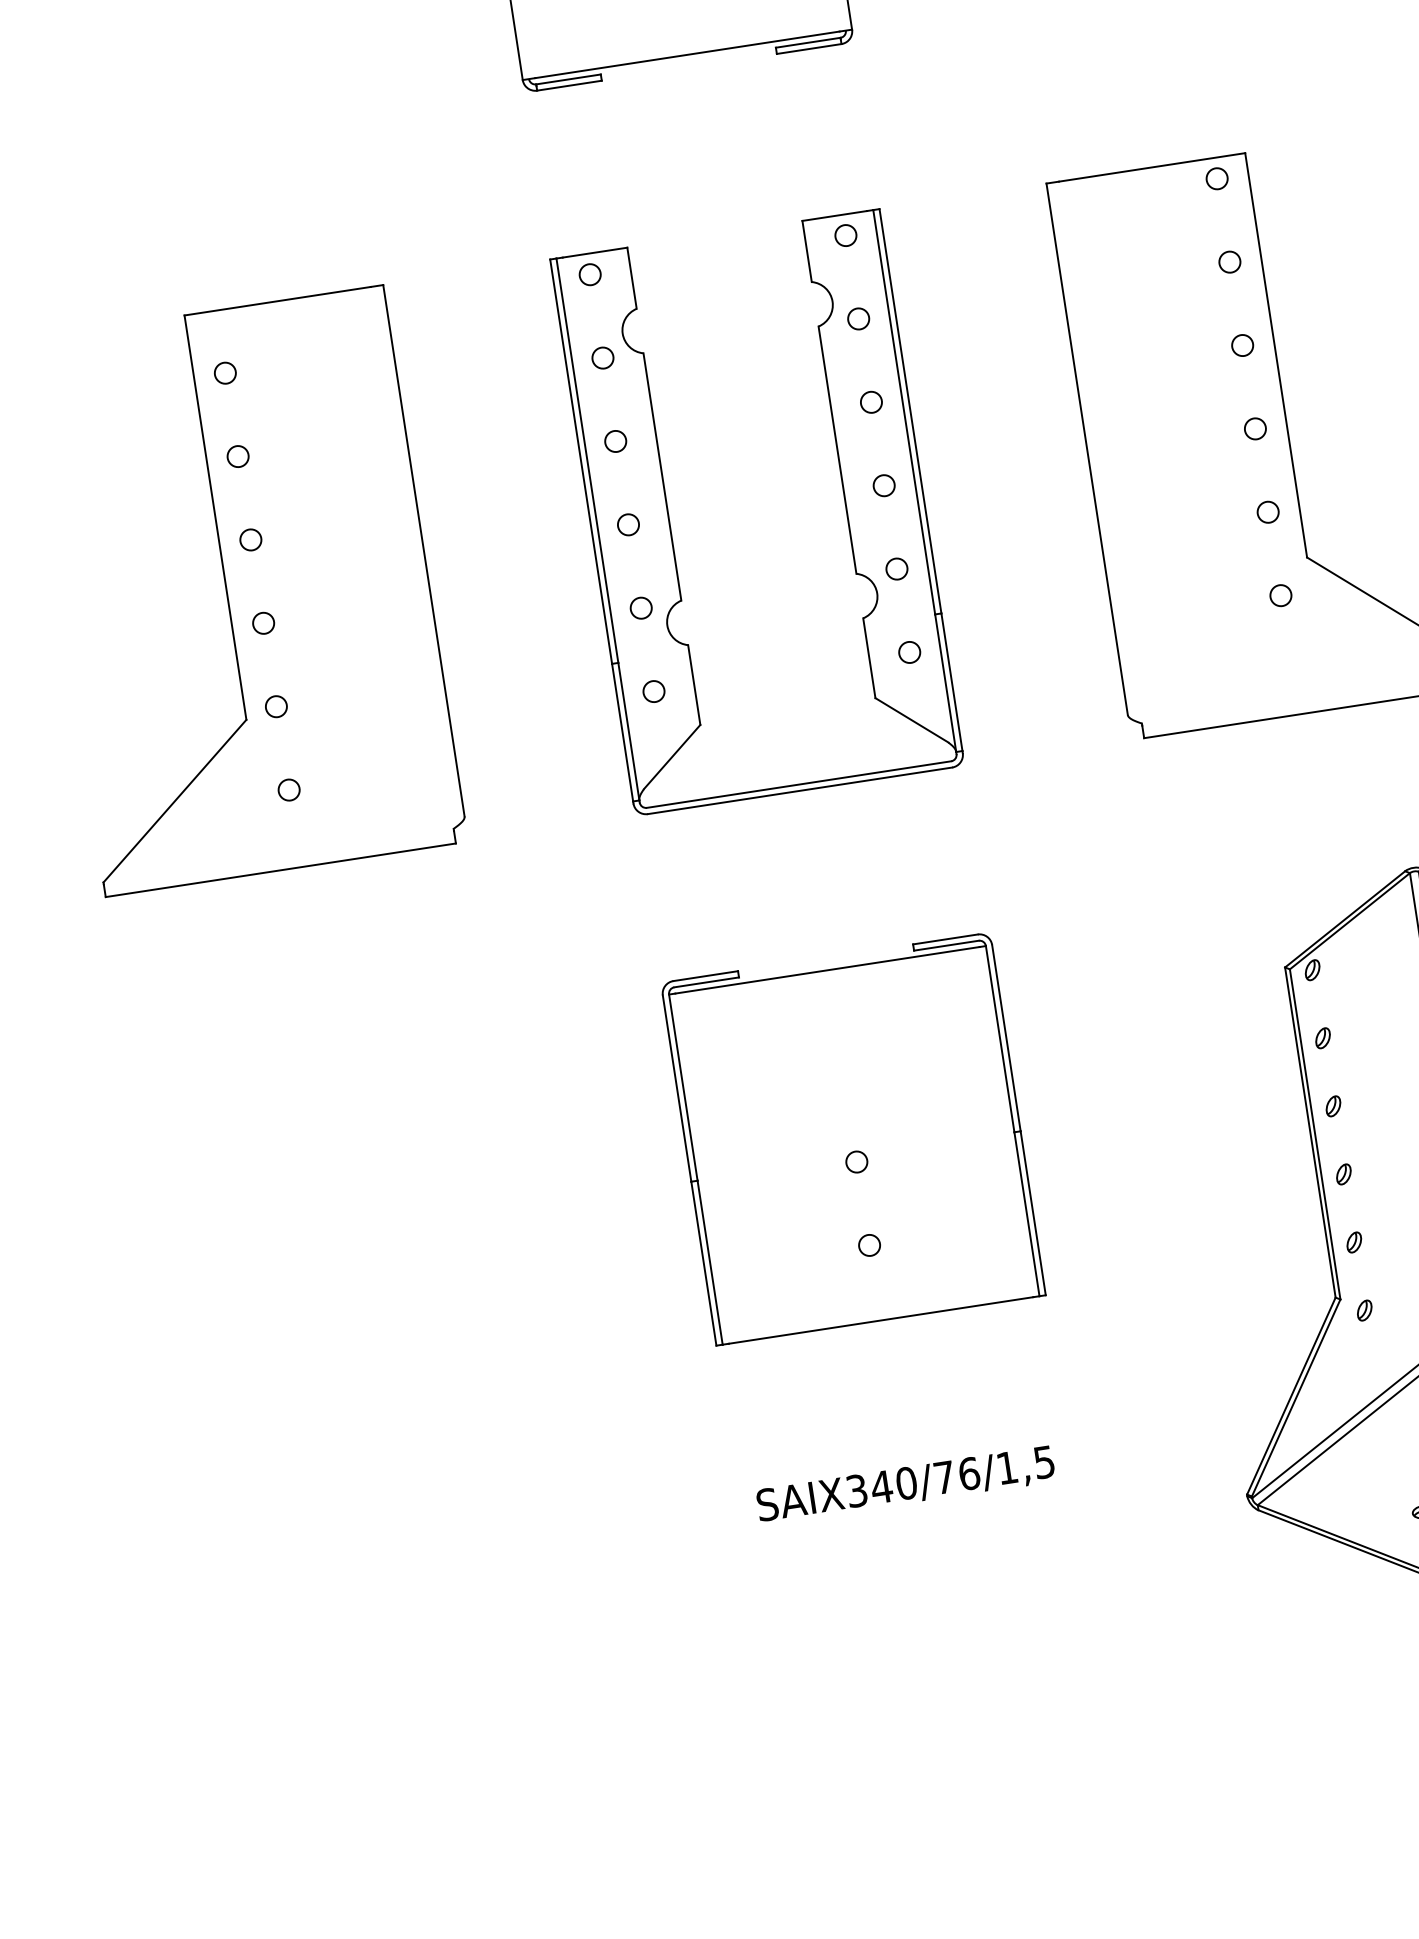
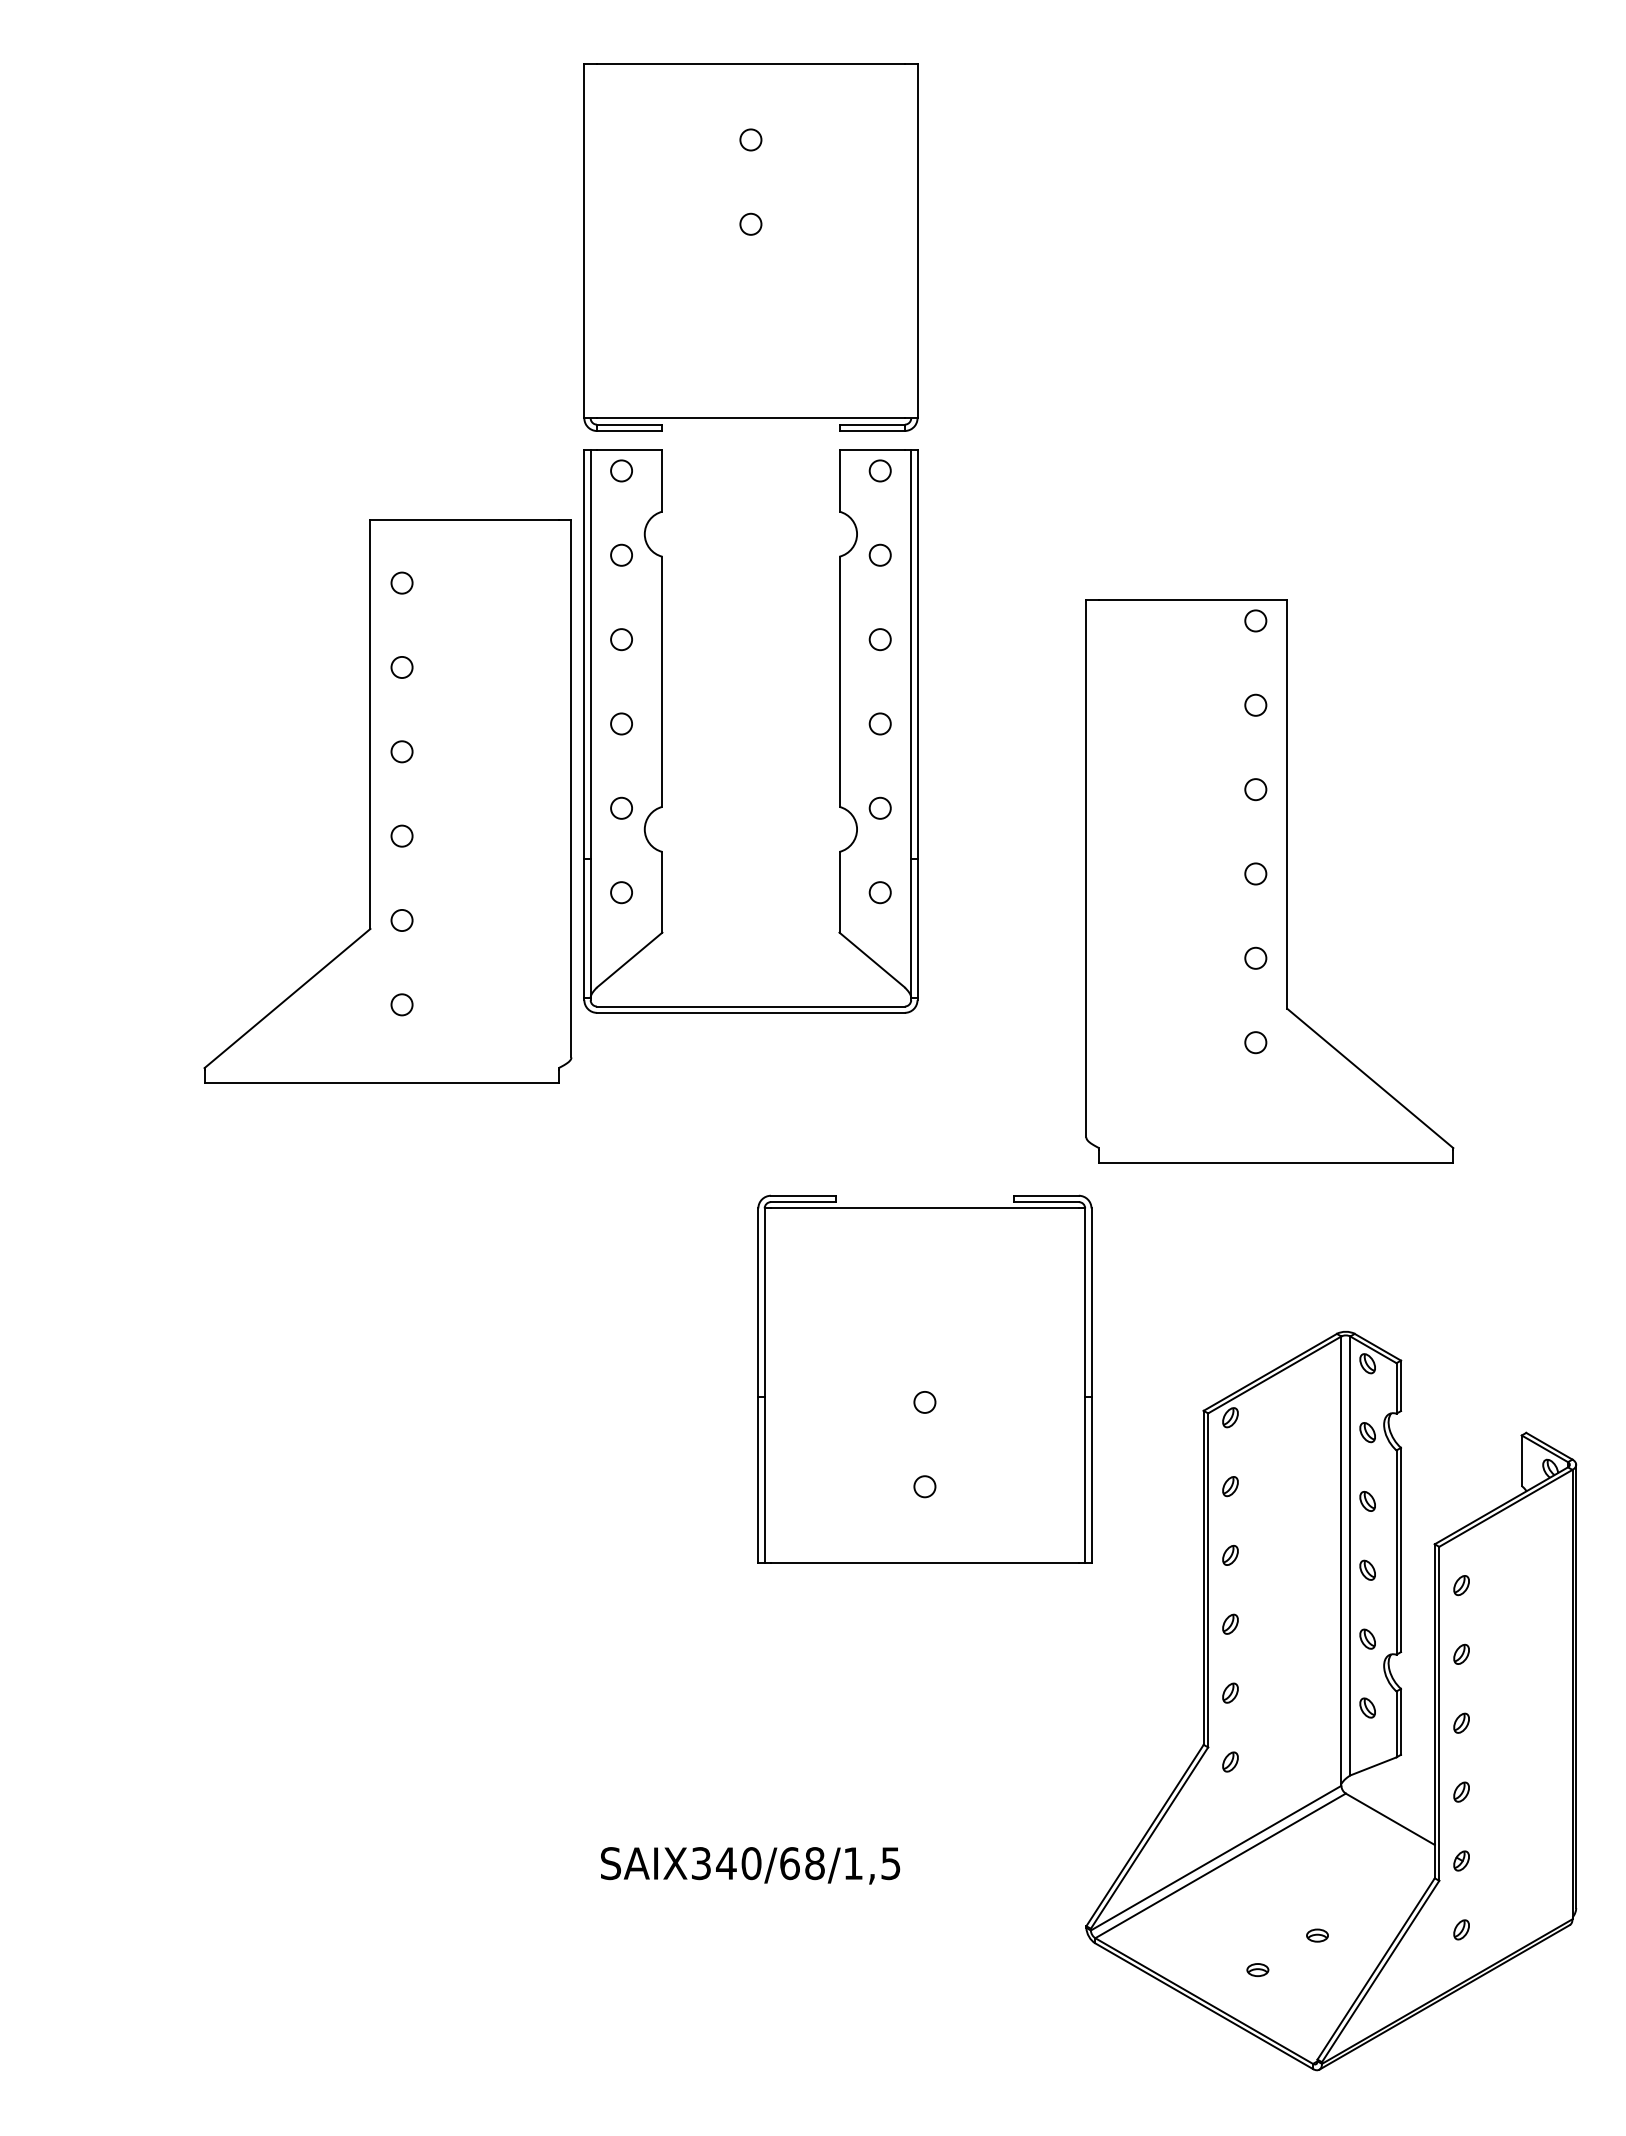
part: (670, 526) -> (662, 731), moved
part: (244, 591) -> (387, 801), moved
part: (852, 1138) -> (924, 1378), moved
text: (956, 1475) -> (802, 1863), SAIX340/76/1,5 -> SAIX340/68/1,5

